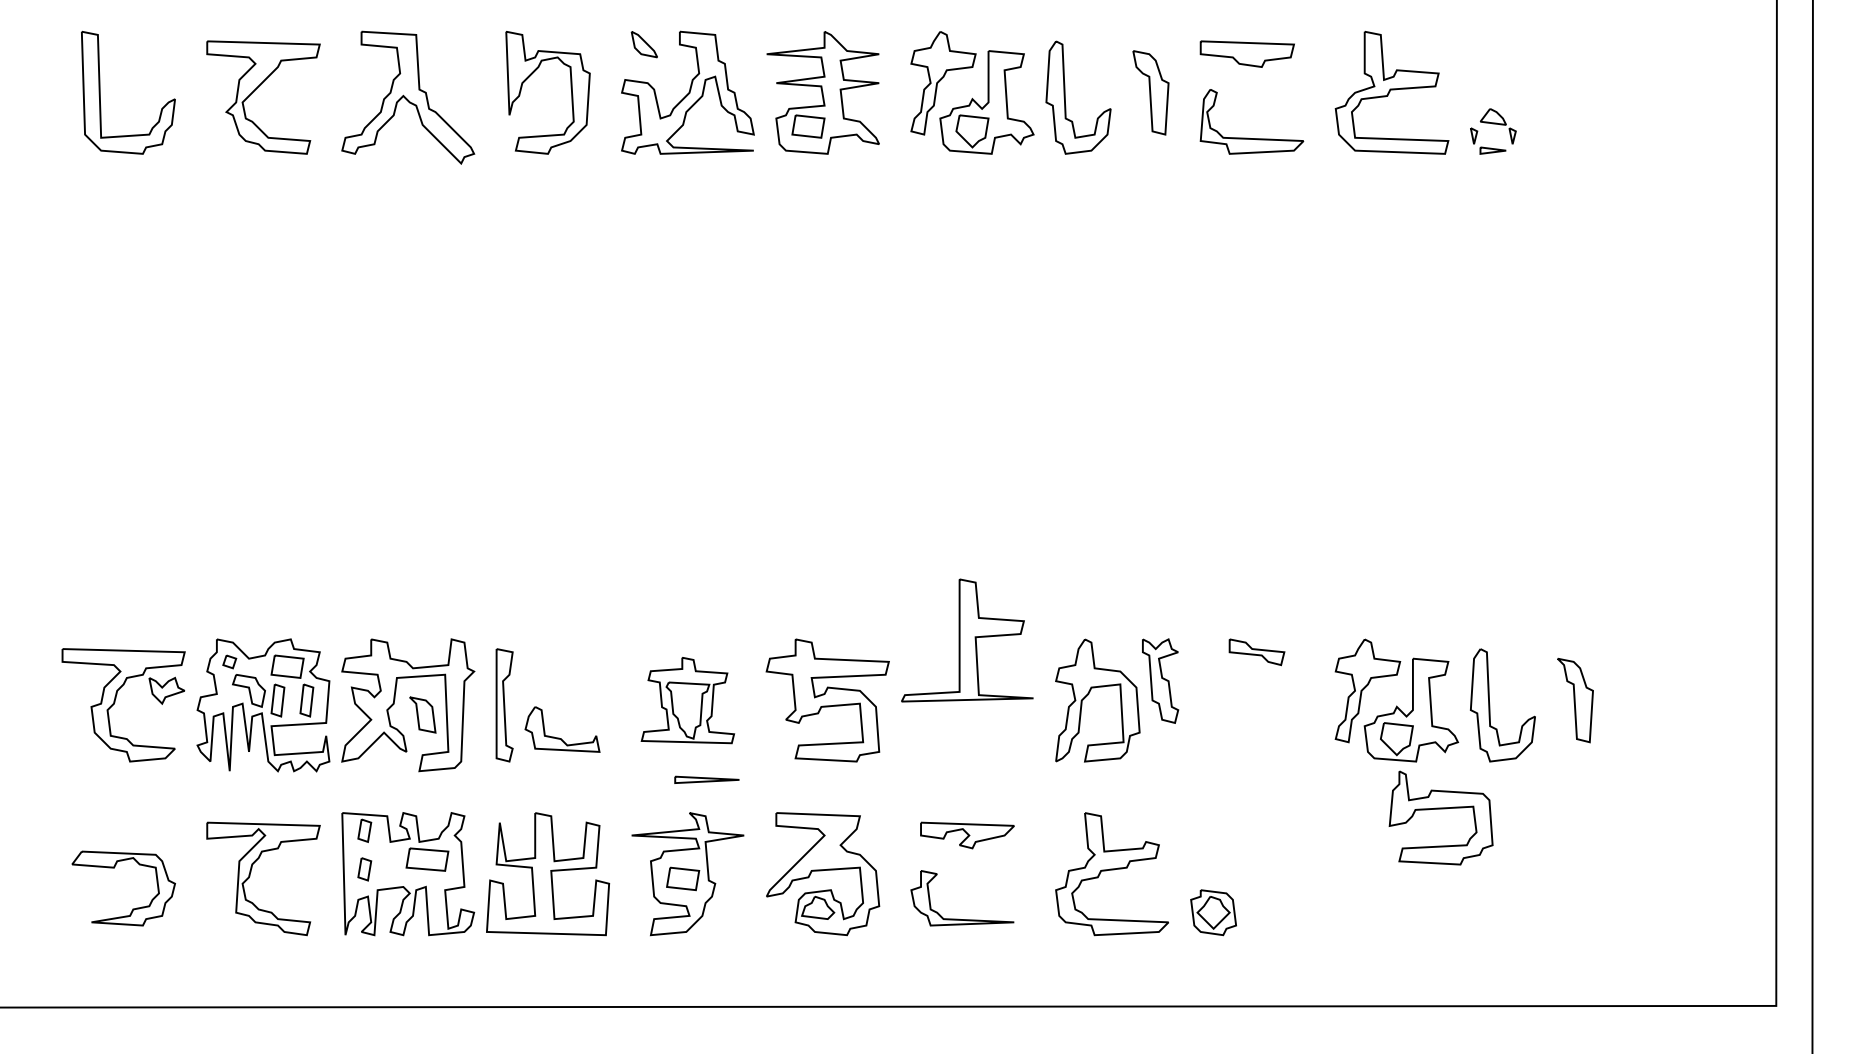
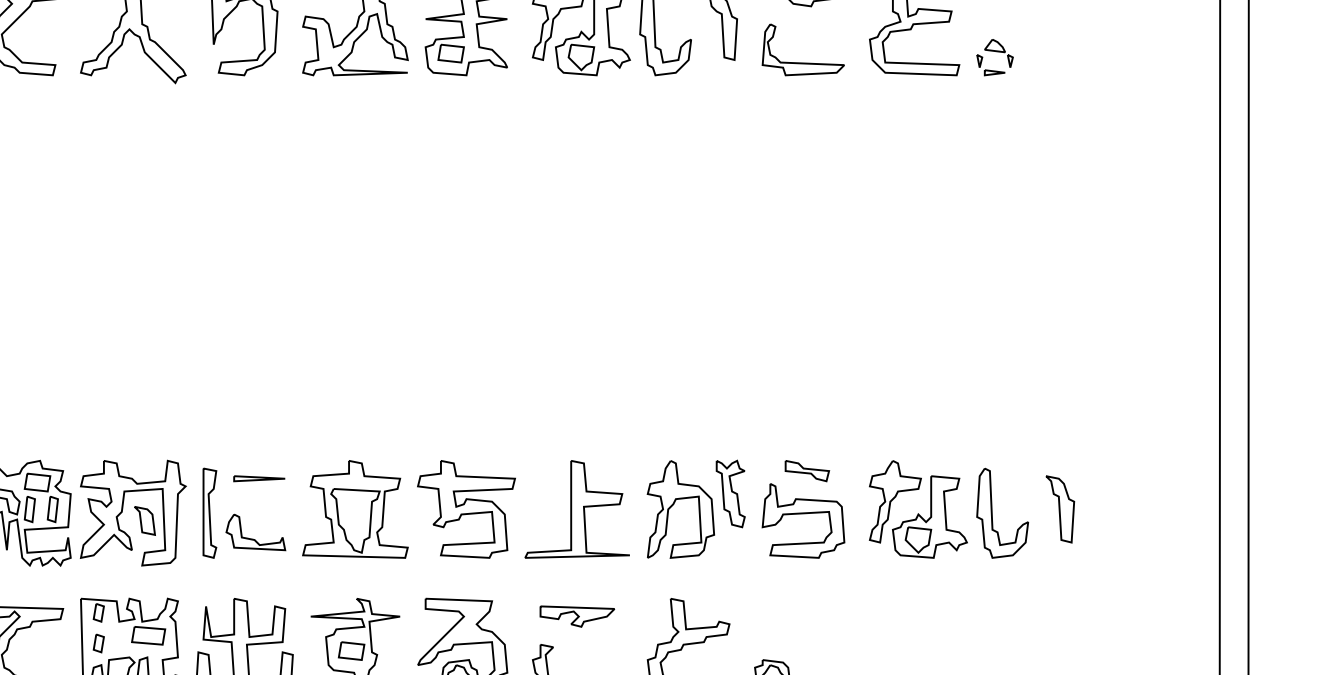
part: (967, 640) -> (577, 509), moved
part: (687, 700) -> (355, 509), size x1.43
part: (706, 779) -> (259, 478), moved
part: (1440, 809) -> (802, 514), moved

